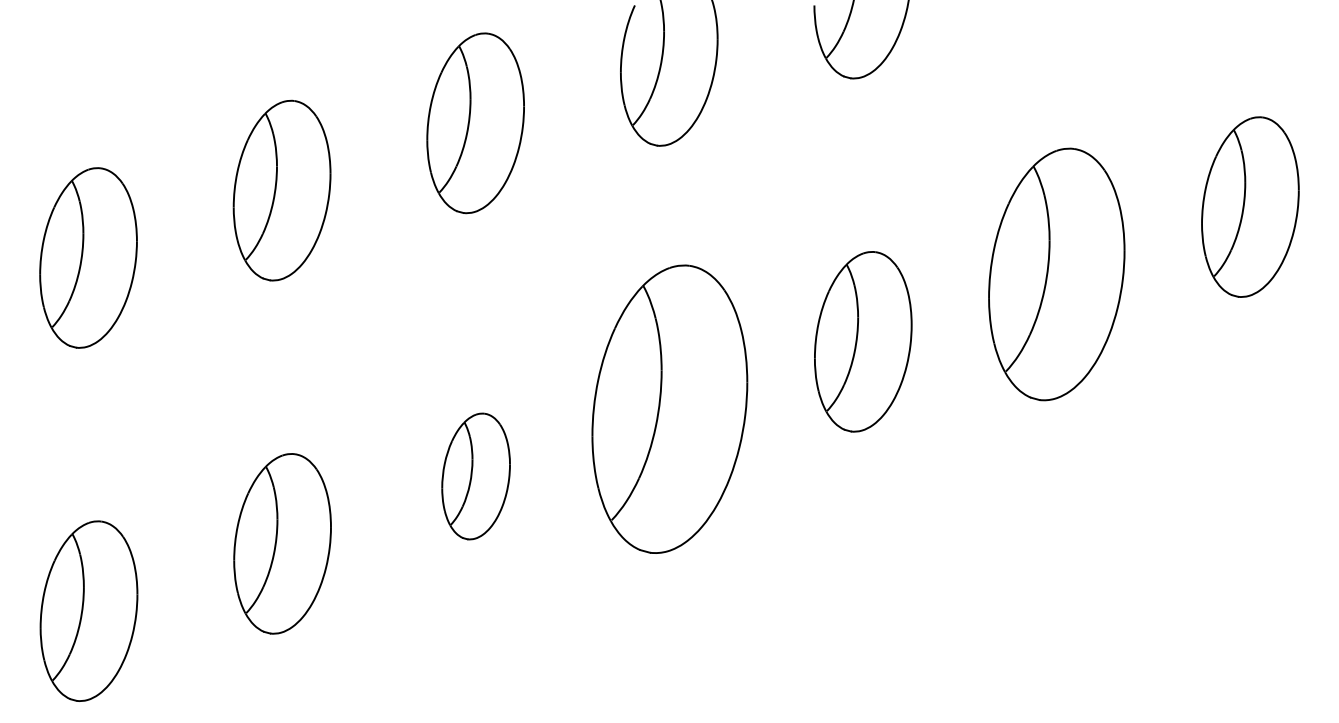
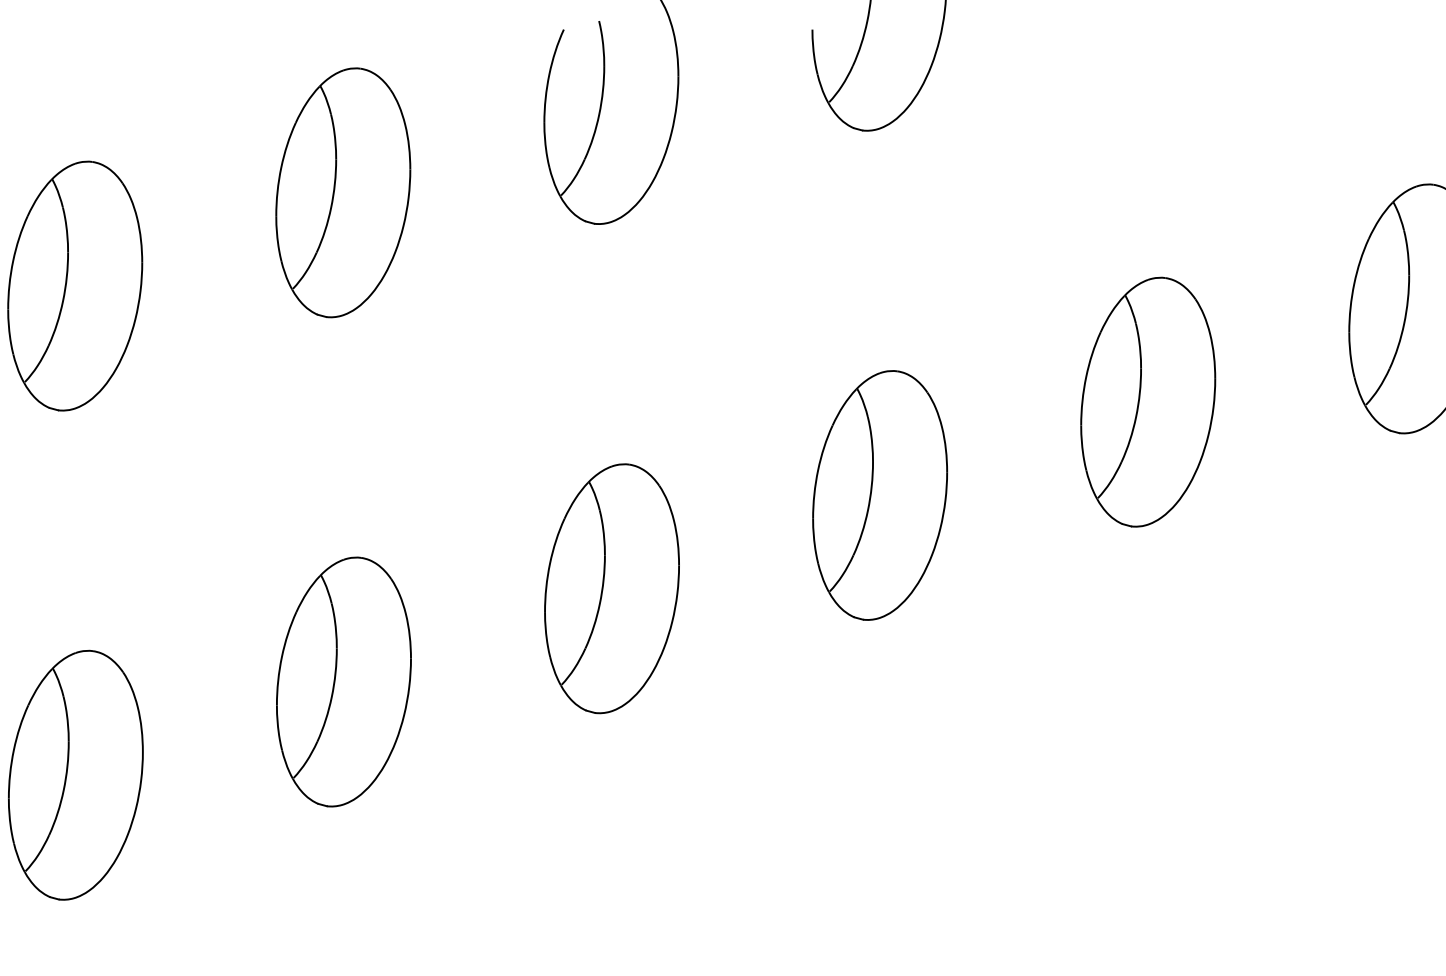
part: (1056, 274) -> (1147, 402), size x0.71
part: (669, 408) -> (611, 587), size x0.62
part: (475, 476) -> (343, 681), size x1.43

